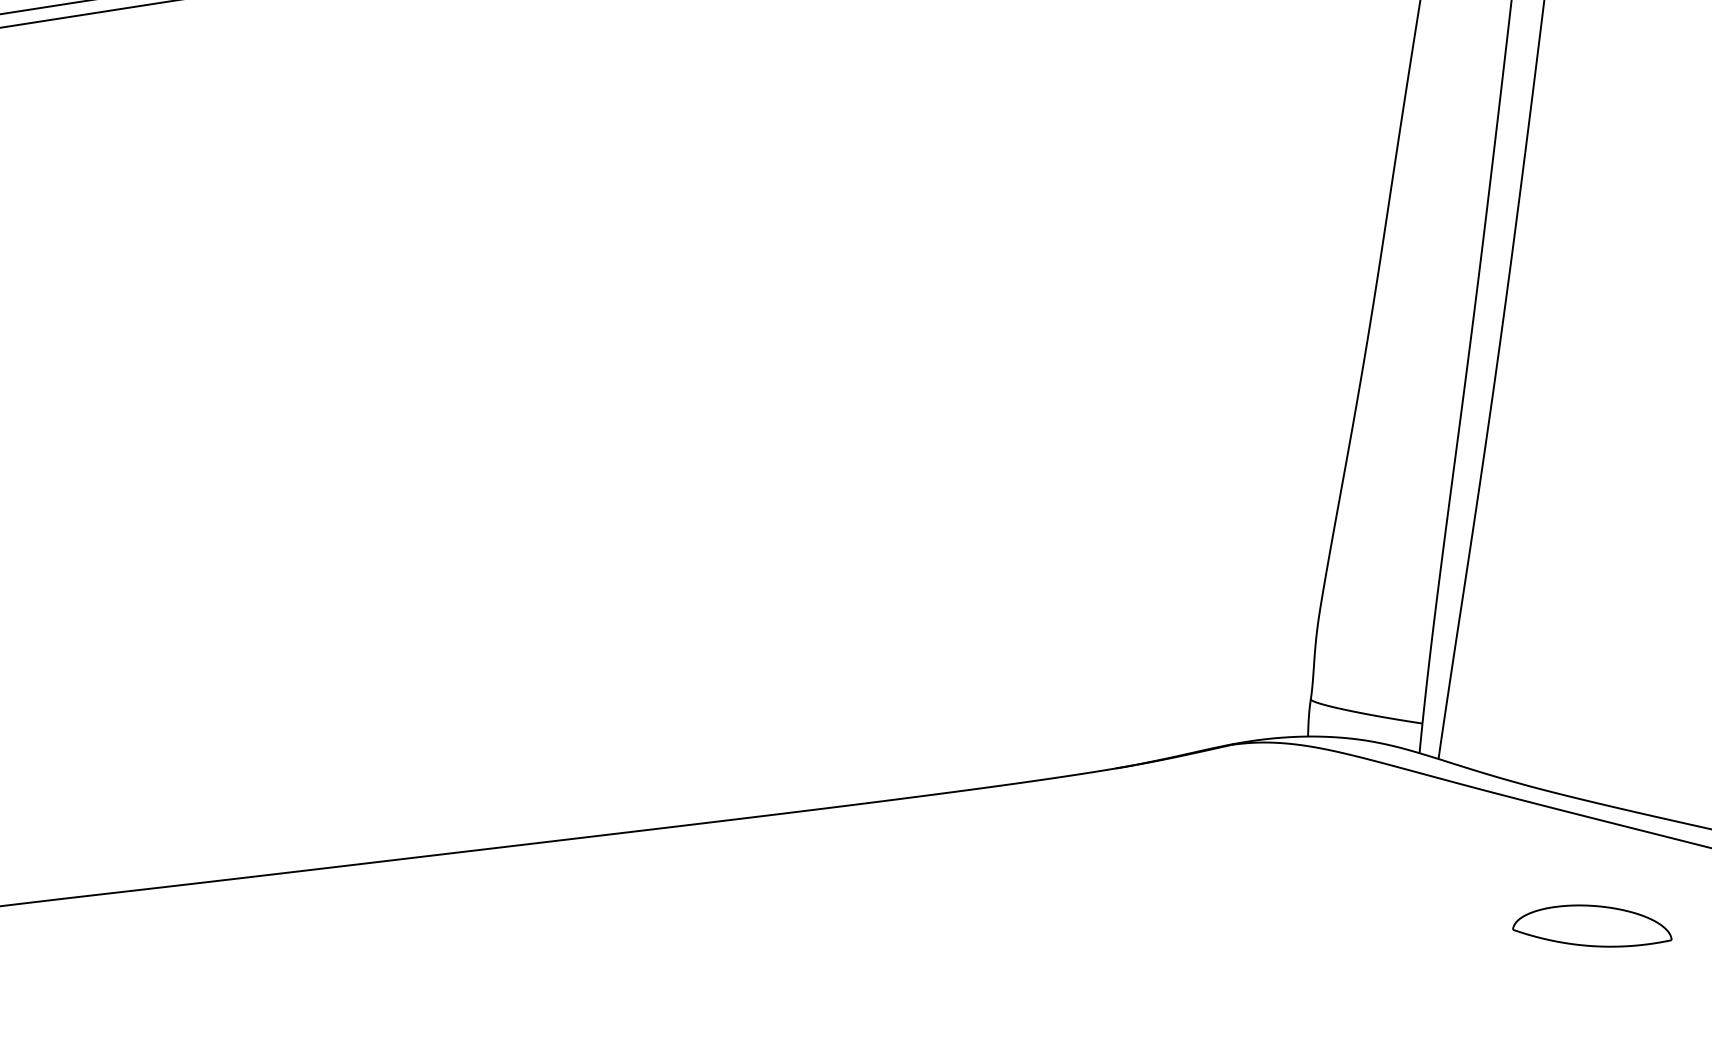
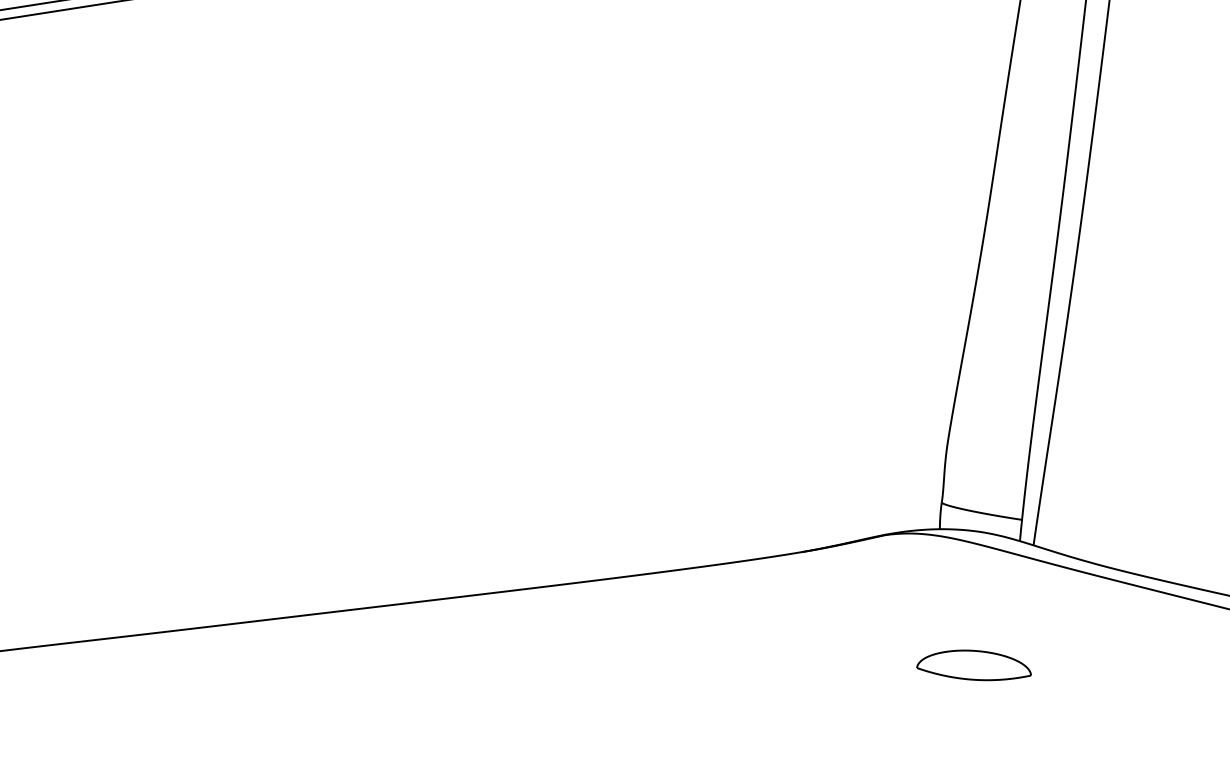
part: (1591, 926) -> (973, 665), moved

